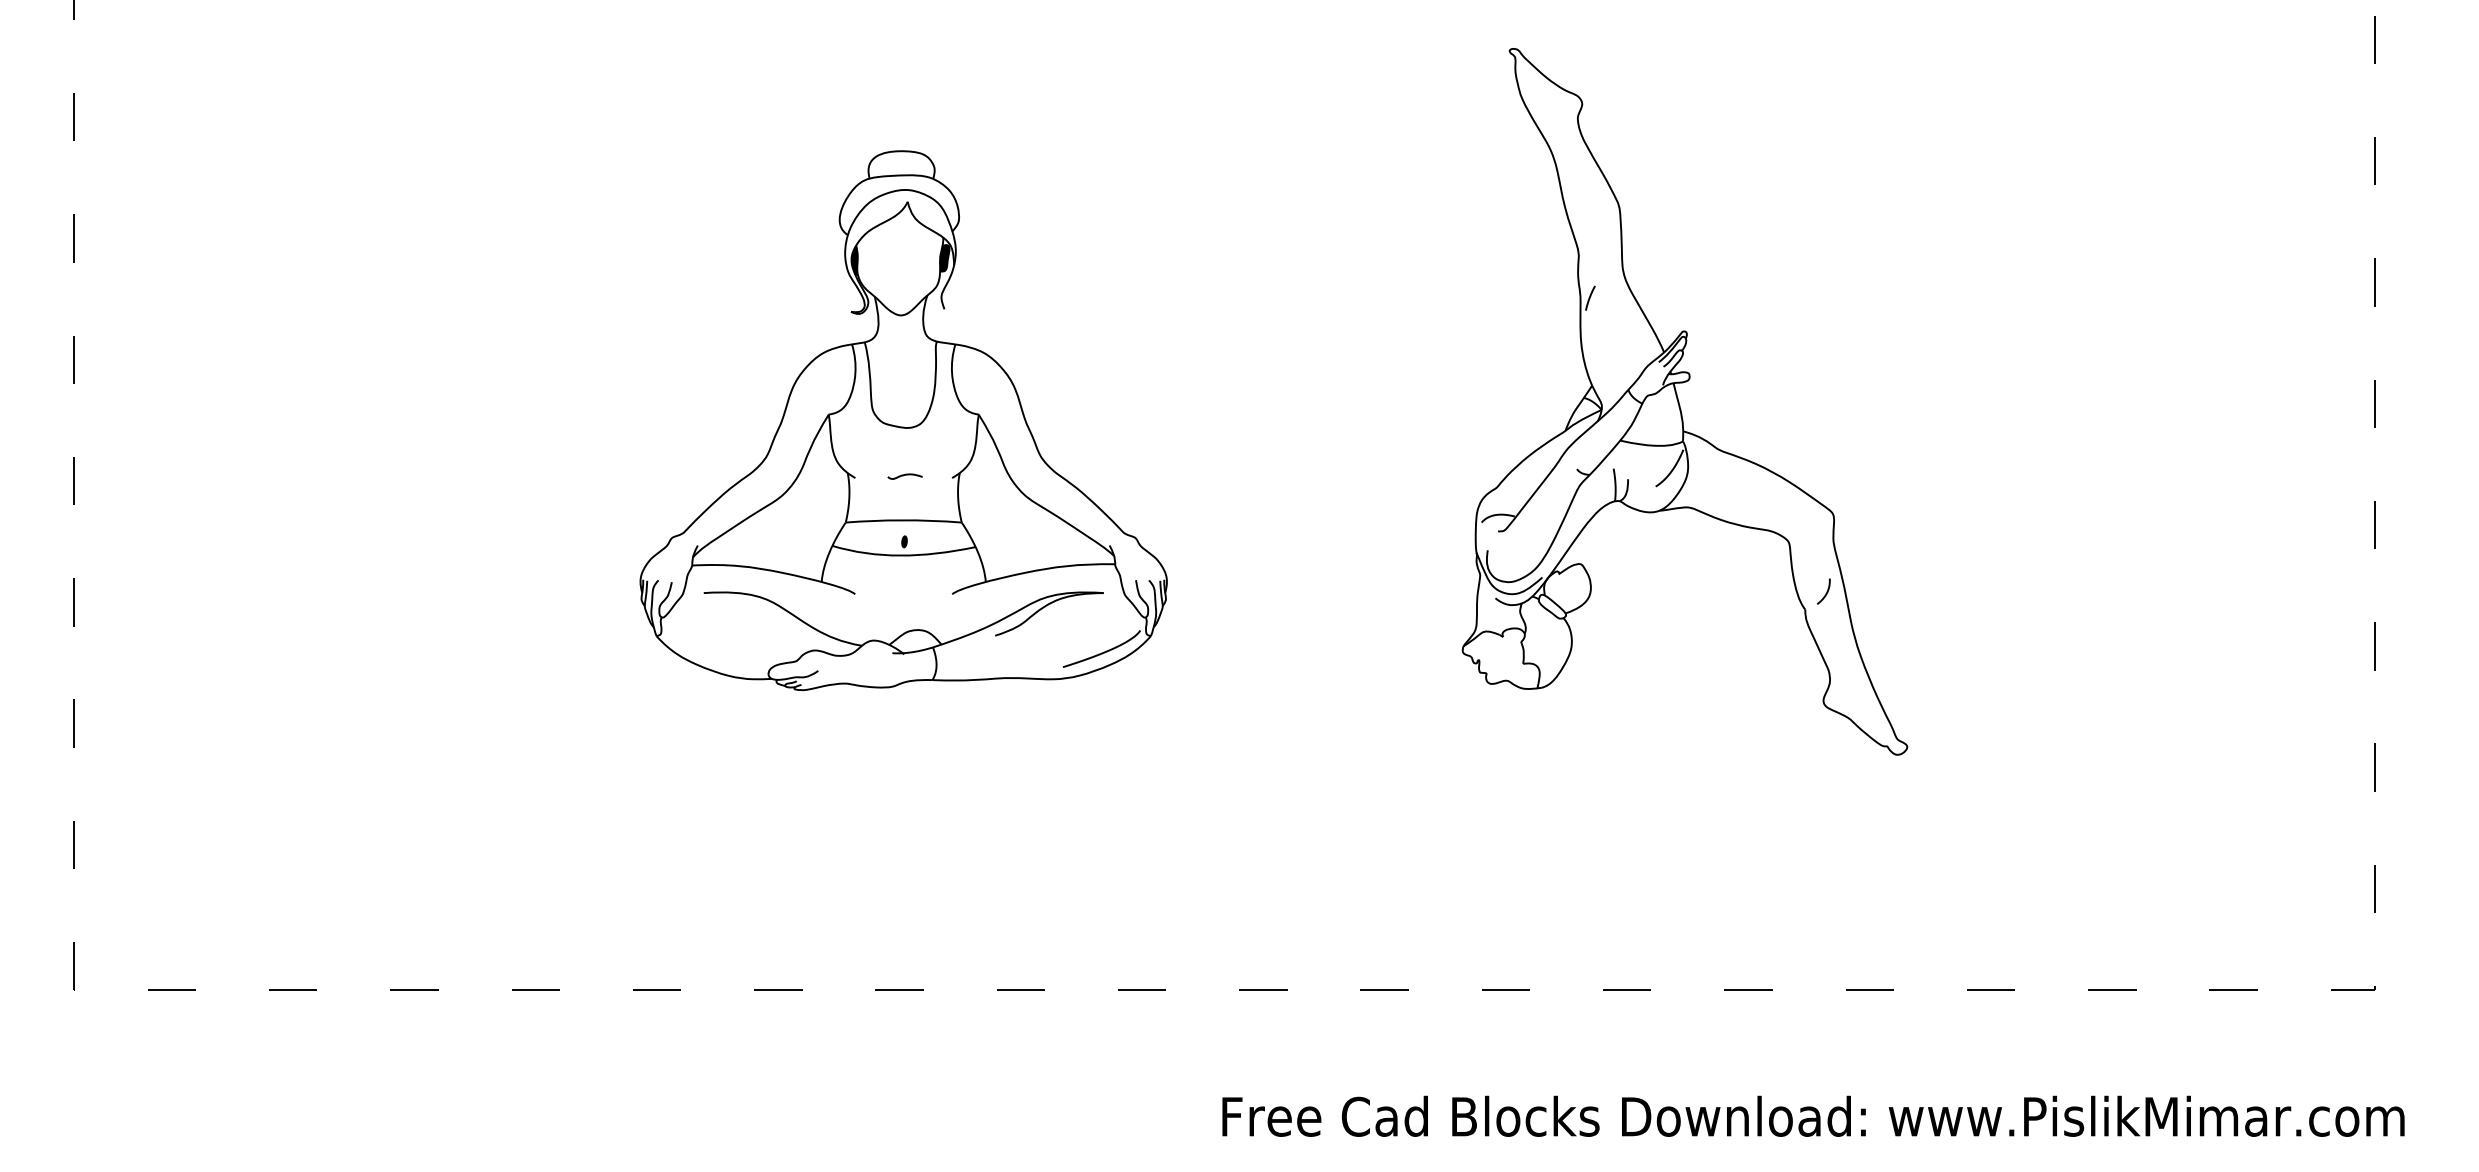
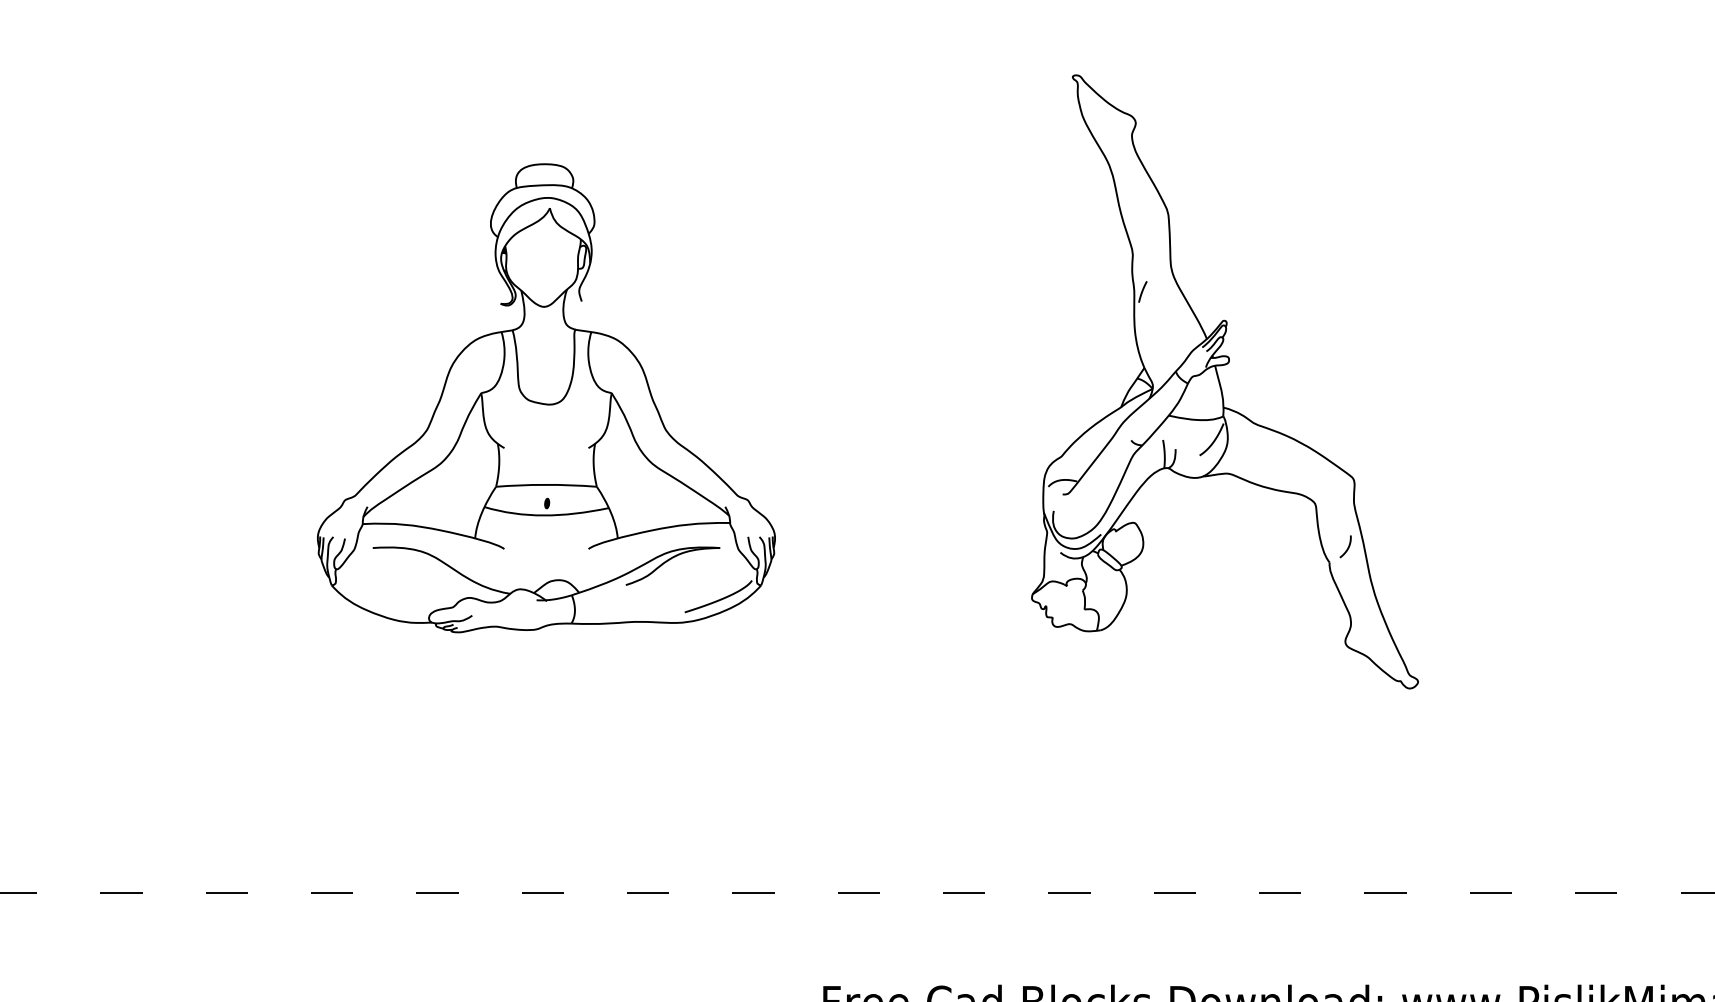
fill: (944, 258) -> (581, 257), removed
fill: (854, 264) -> (503, 262), removed
curve: (904, 475) -> (547, 445), removed

